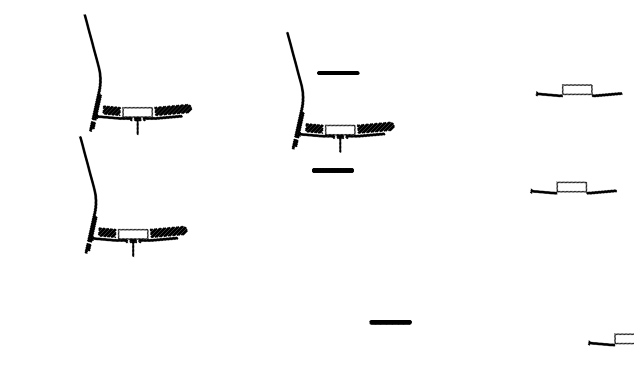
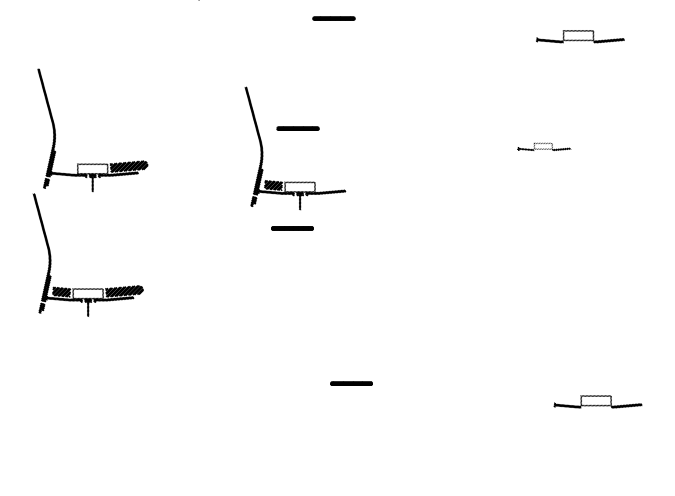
part: (579, 90) -> (544, 146), size x0.6
hatch: (112, 110) -> (66, 167), removed
hatch: (375, 127) -> (336, 184), removed
part: (573, 188) -> (538, 246), removed

